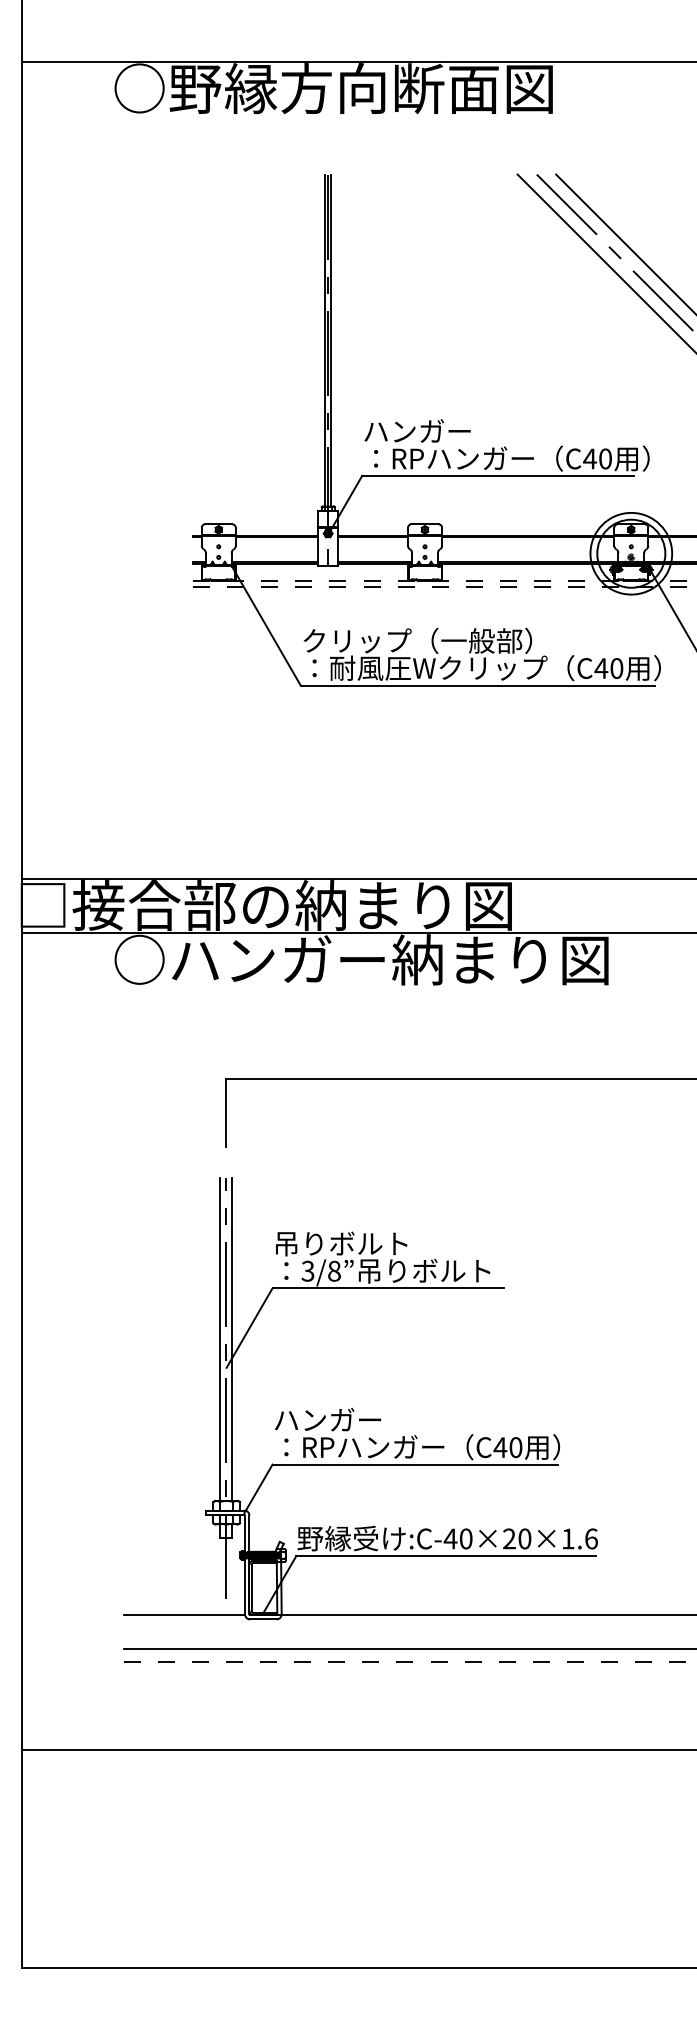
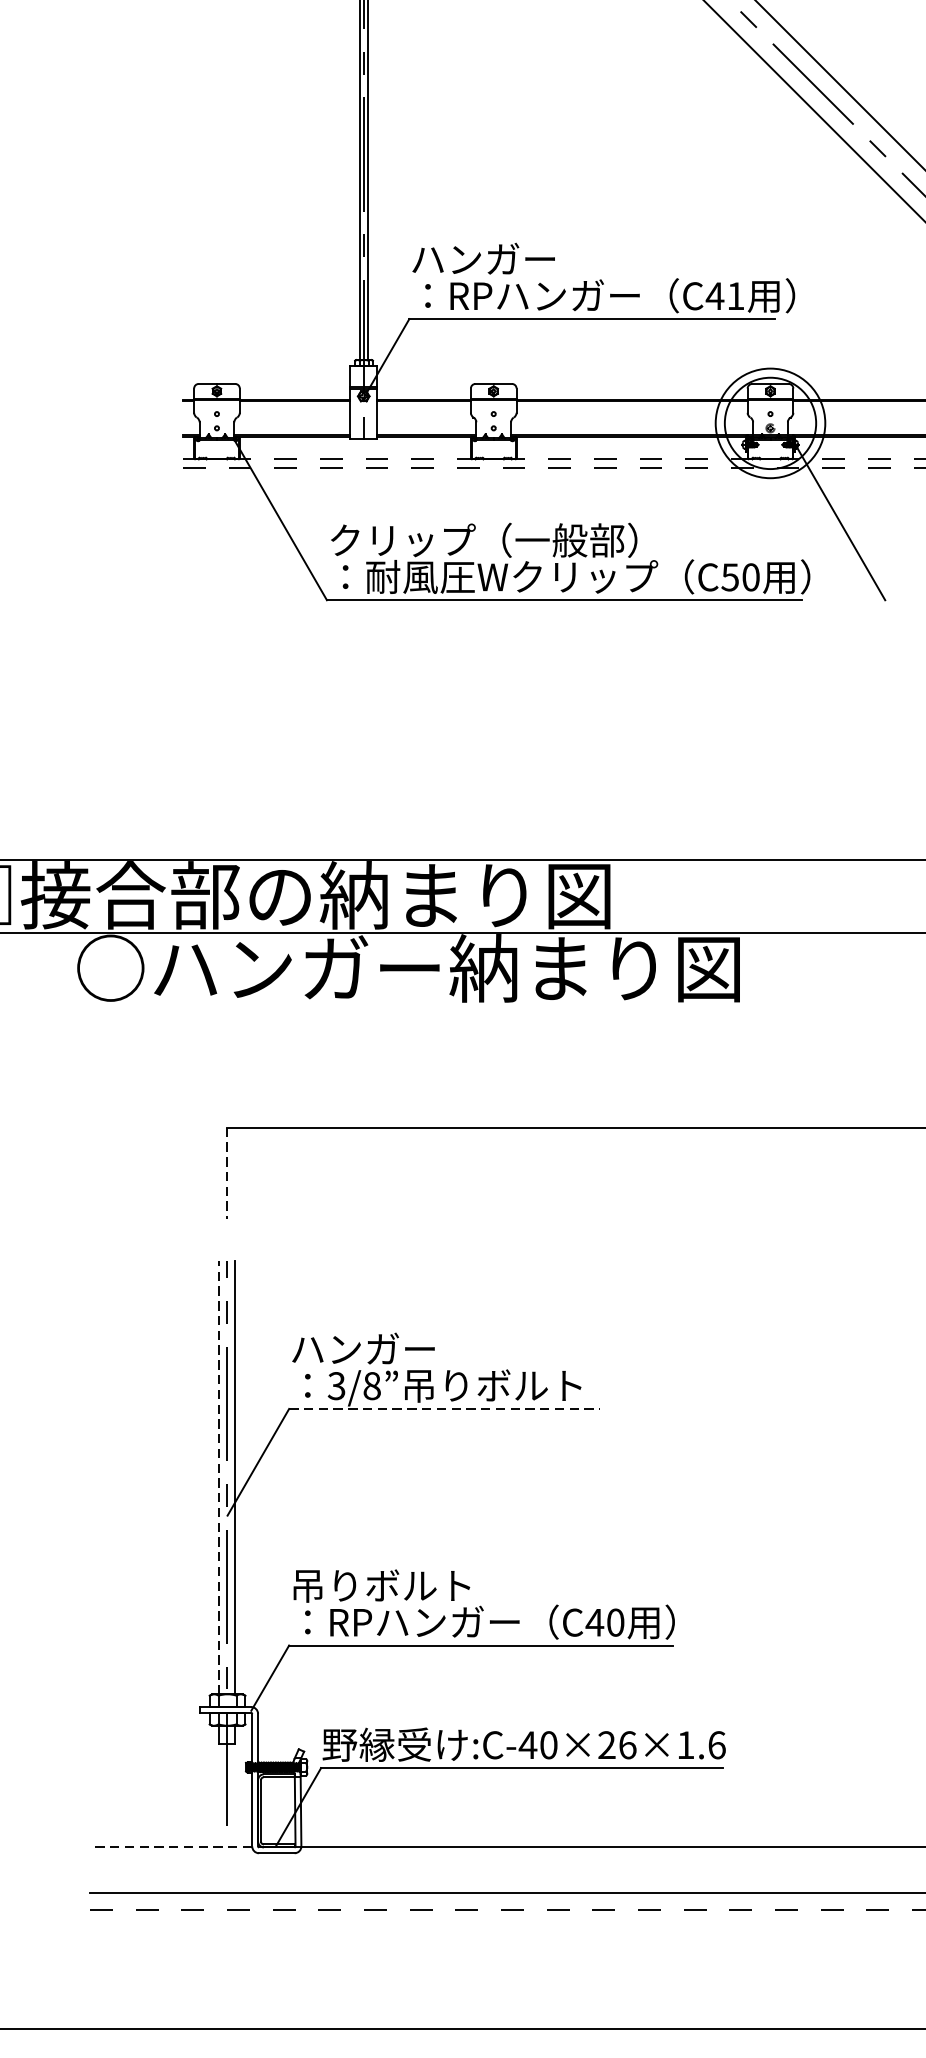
text: (605, 458) -> (735, 295), C40 -> C41
text: (601, 668) -> (730, 577), C40 -> C50
line: (226, 1113) -> (227, 1174), solid -> dashed
text: (341, 1243) -> (381, 1348), 吊りボルト -> ハンガー
line: (388, 1288) -> (444, 1409), solid -> dashed
line: (220, 1339) -> (219, 1477), solid -> dashed
text: (340, 1420) -> (380, 1586), ハンガー -> 吊りボルト
text: (524, 1538) -> (627, 1744), :C-40×20×1.6 -> :C-40×26×1.6
line: (184, 1615) -> (171, 1847), solid -> dashed

